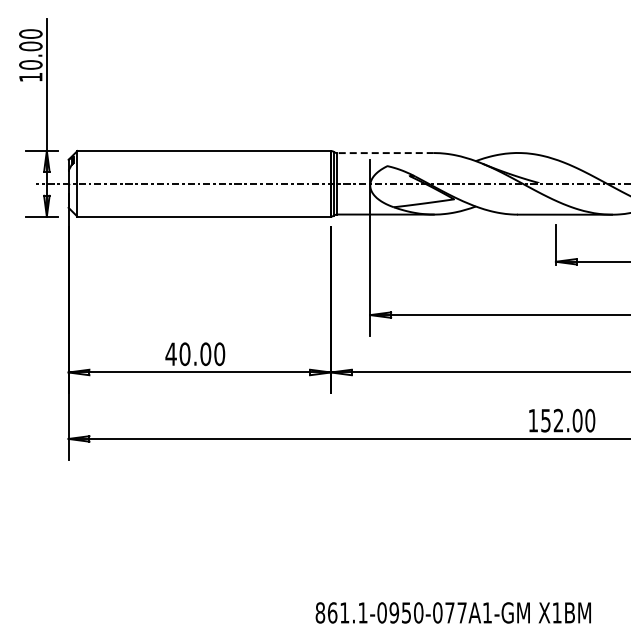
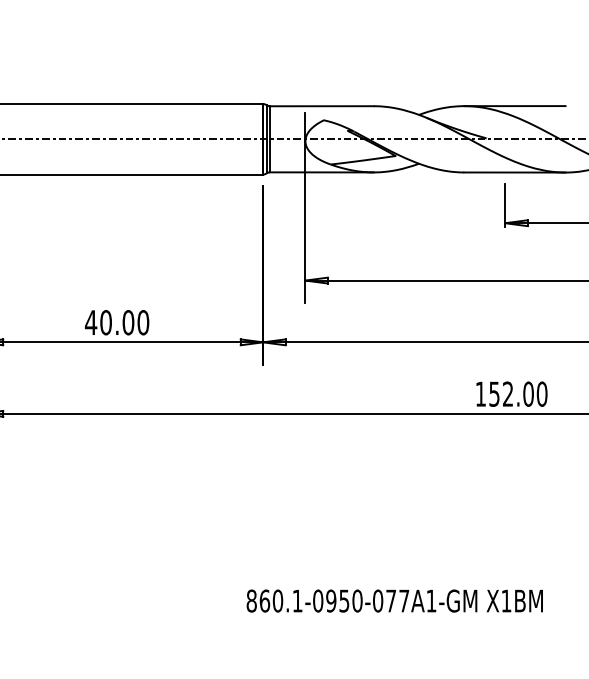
line: (564, 152) -> (514, 105), added
line: (385, 153) -> (321, 106), dashed -> solid
text: (344, 612) -> (277, 600), 861.1-0950-077A1-GM -> 860.1-0950-077A1-GM

